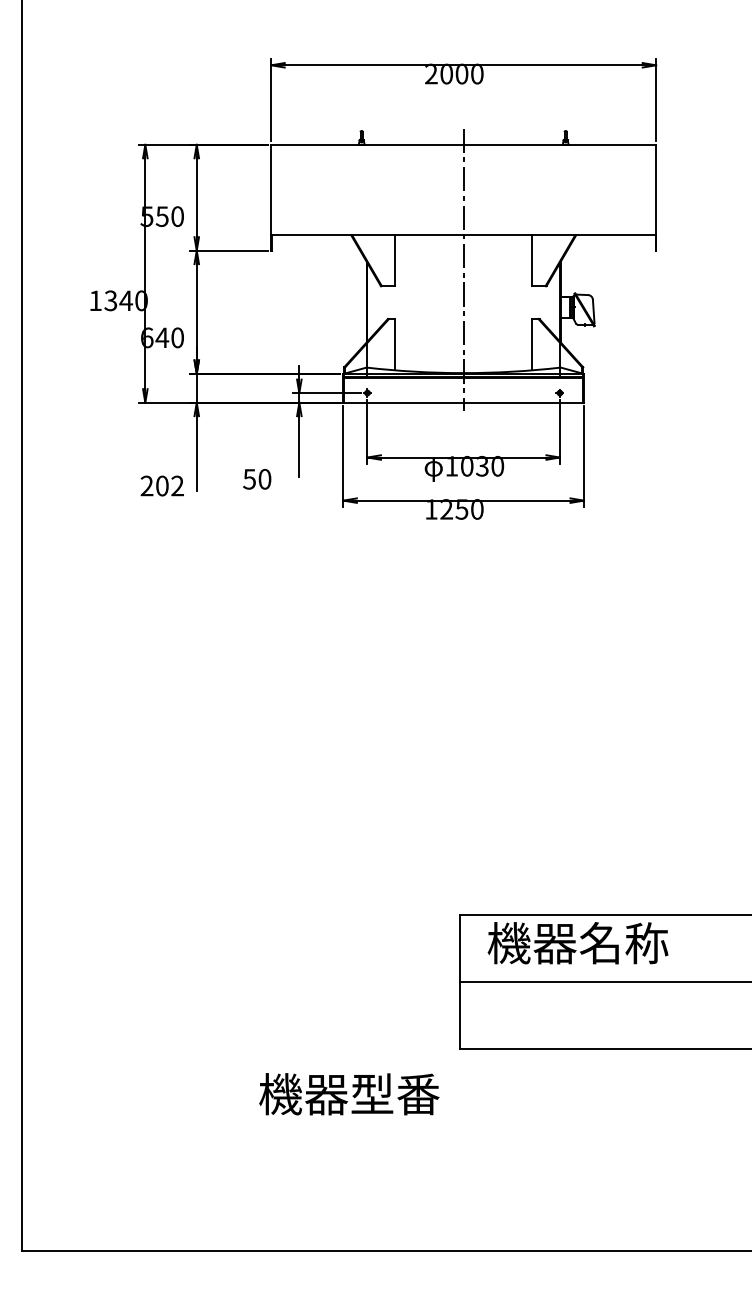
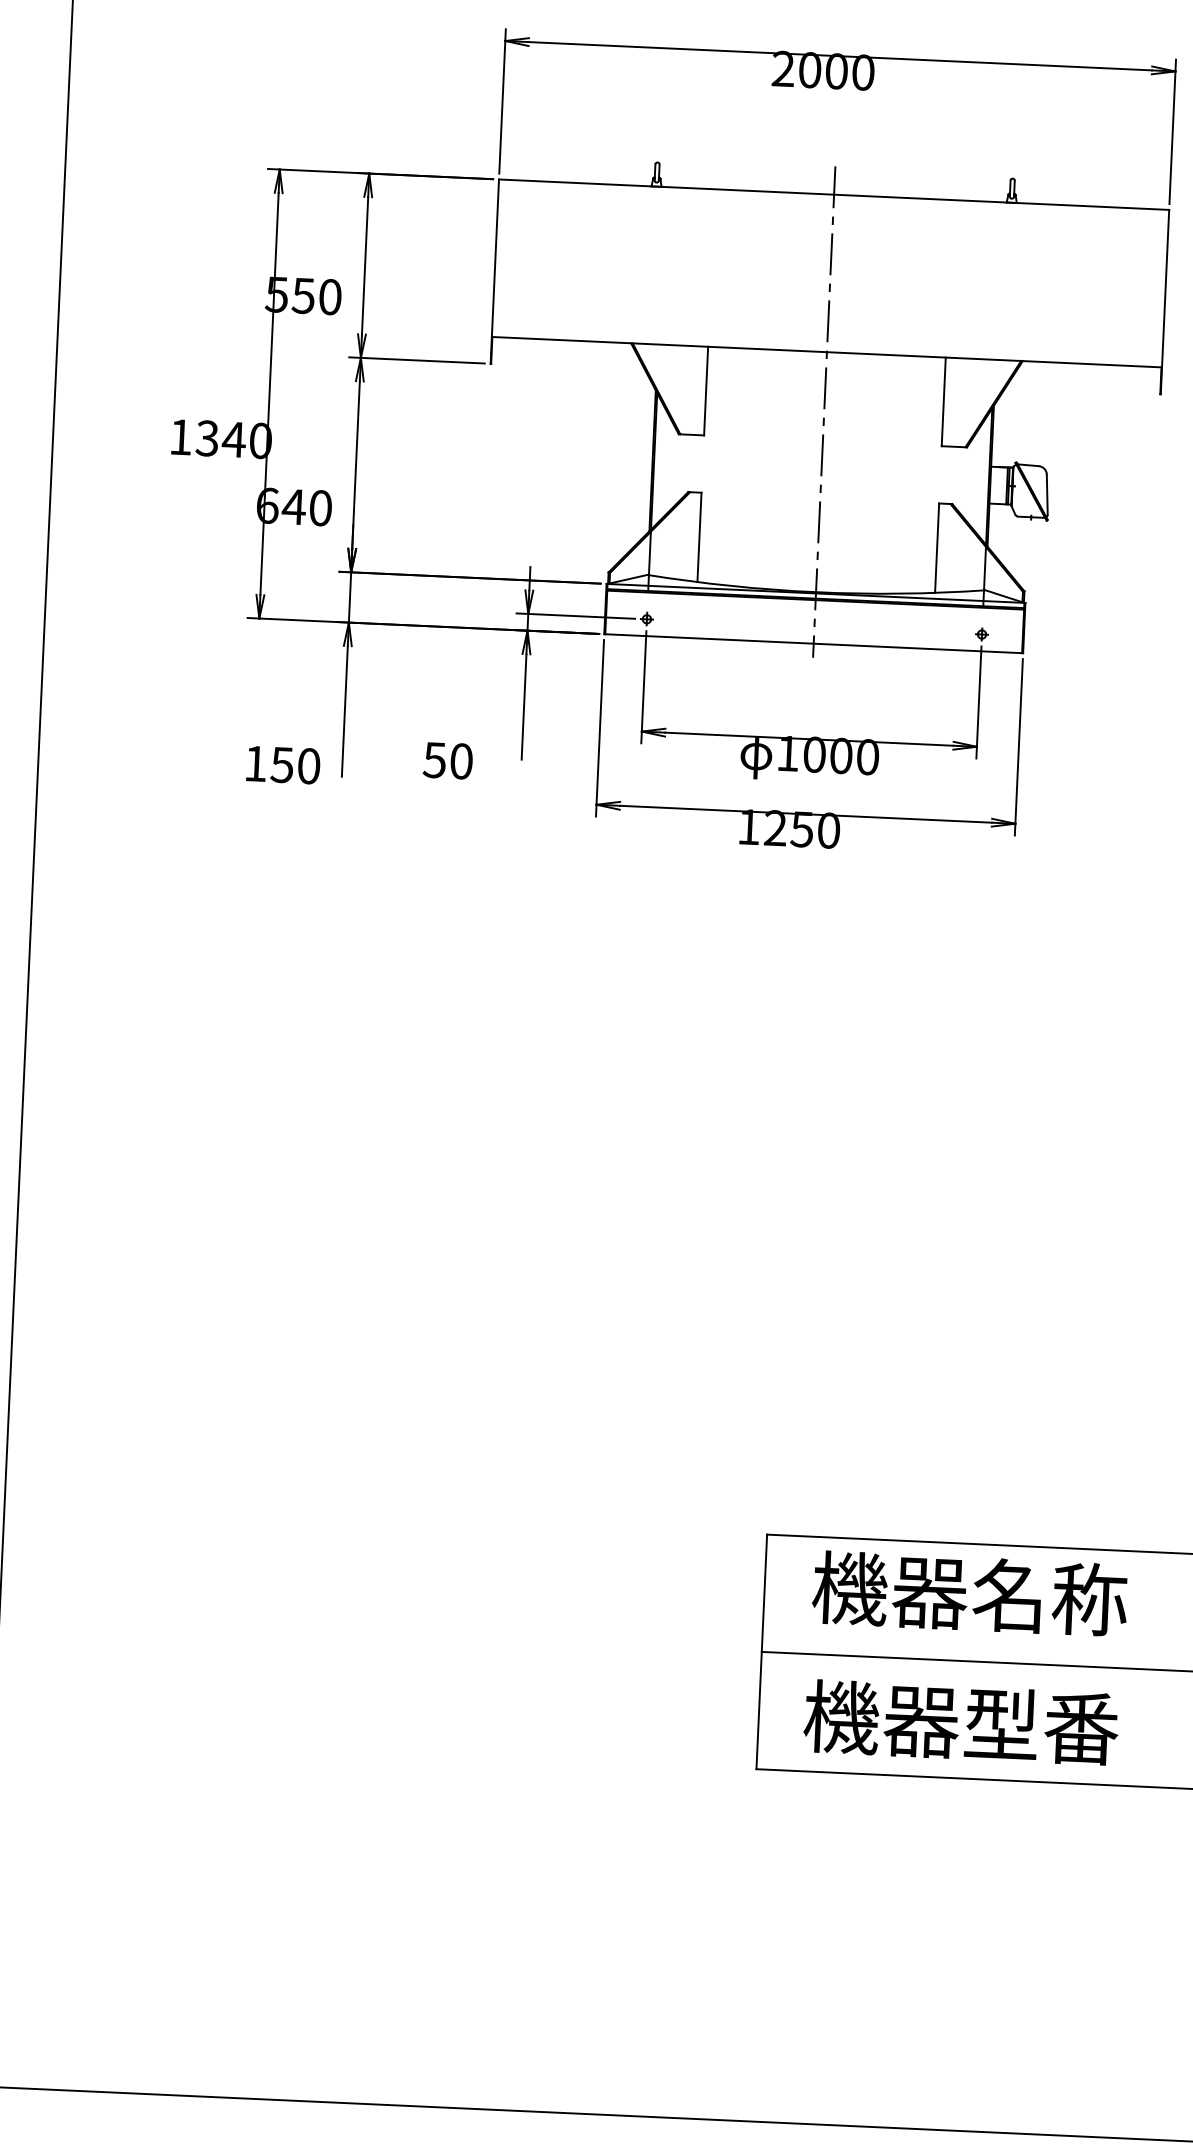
text: (482, 466) -> (841, 756), 1030 -> 1000
text: (161, 485) -> (280, 763), 202 -> 150
text: (349, 1094) -> (961, 1723), moved

